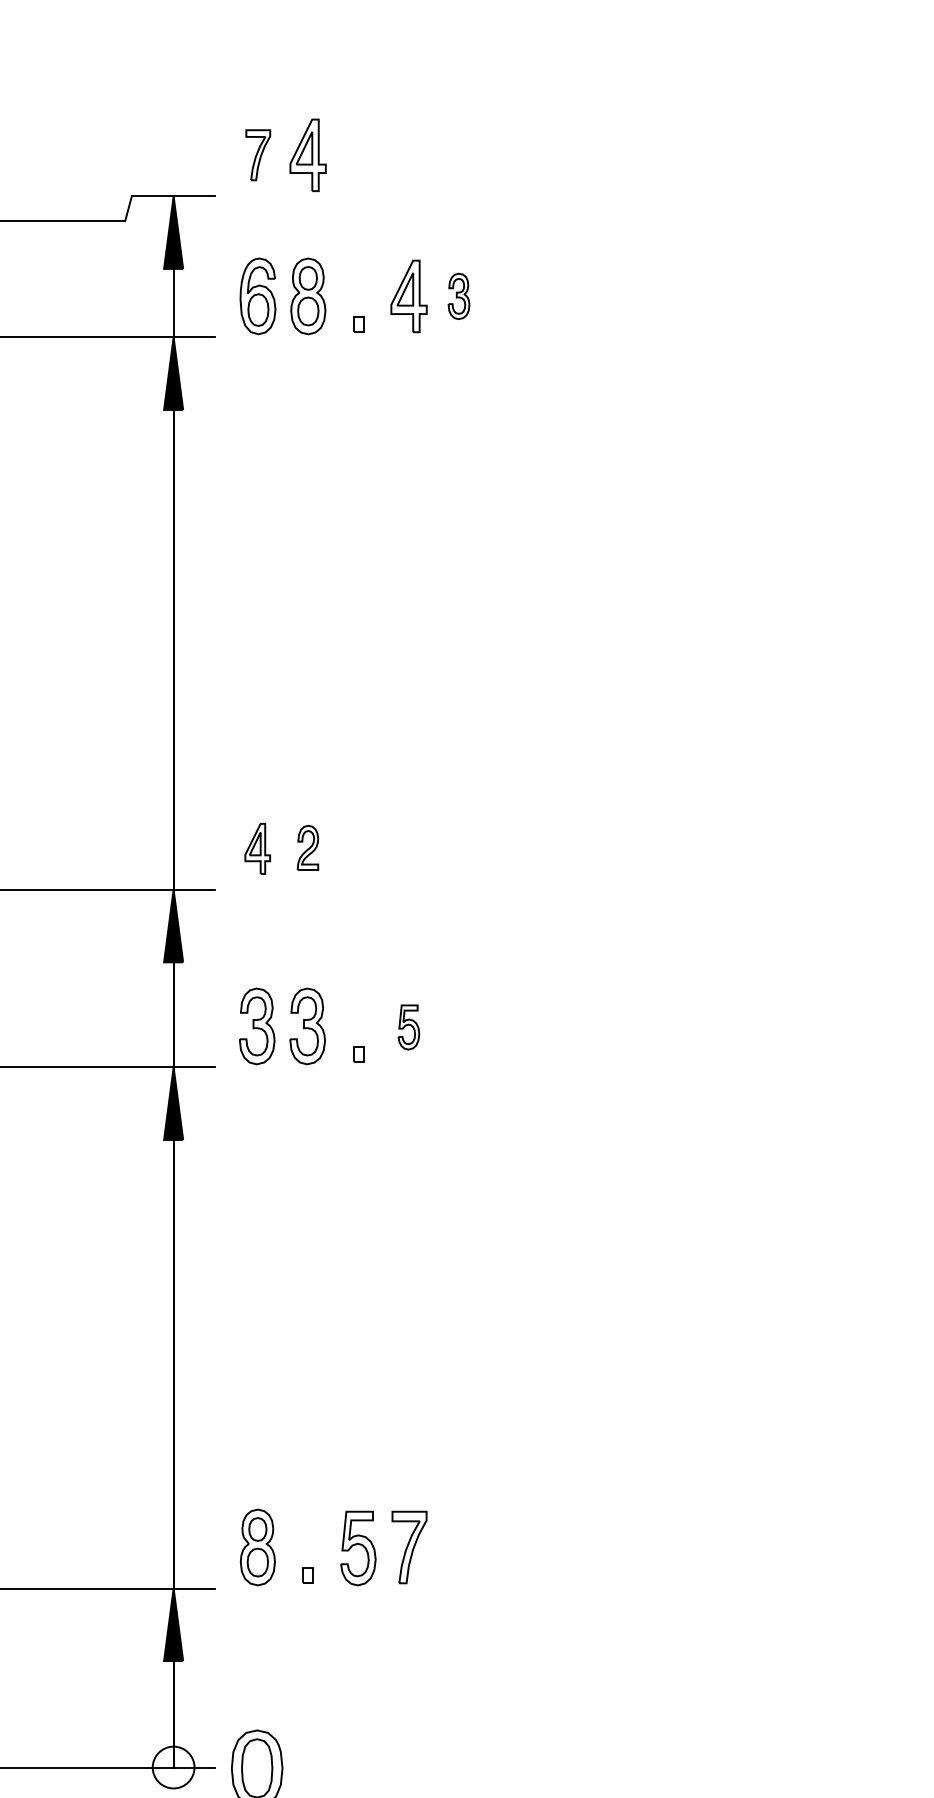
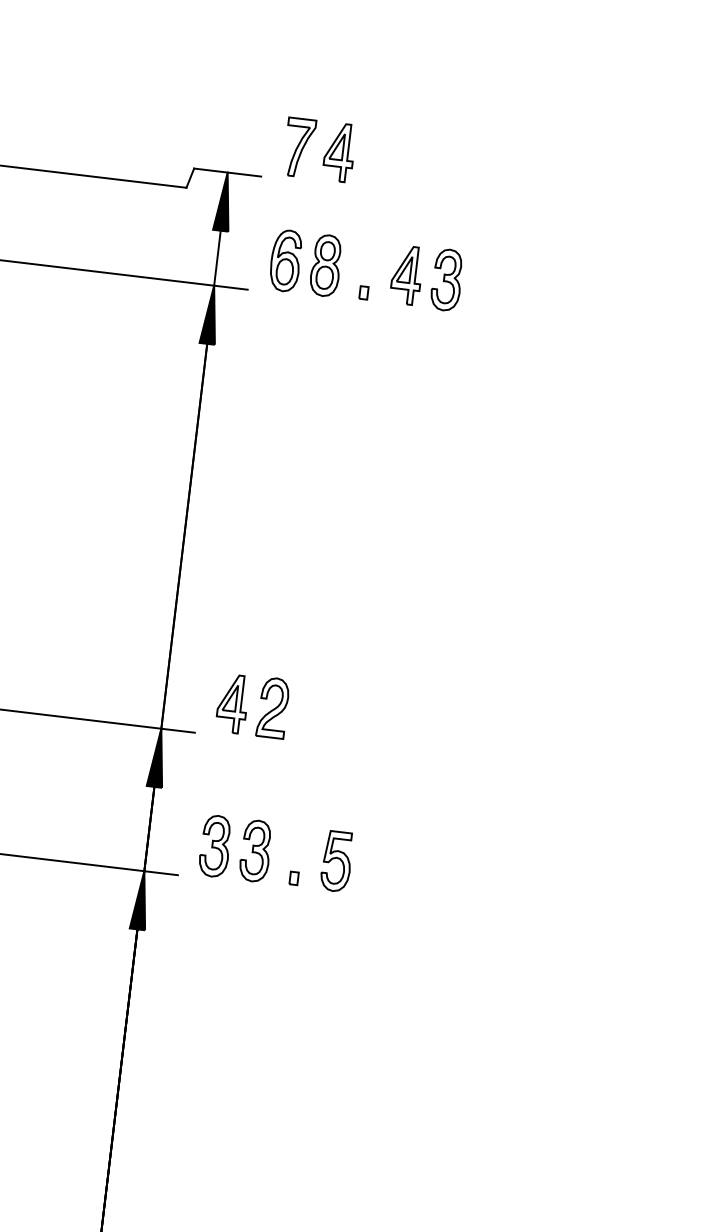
part: (258, 154) -> (299, 147), size x1.43
part: (458, 296) -> (446, 280), size x1.67
part: (307, 847) -> (272, 707), size x1.67
part: (257, 848) -> (232, 703), size x1.43
part: (408, 1027) -> (336, 861), size x1.67

